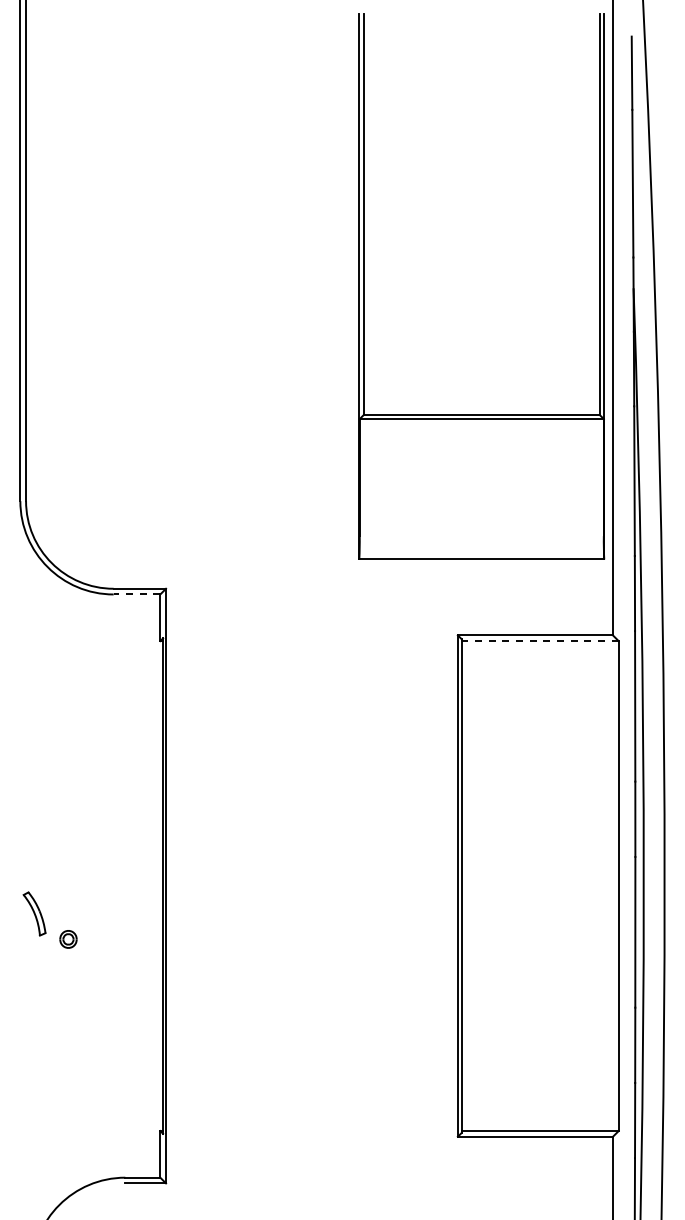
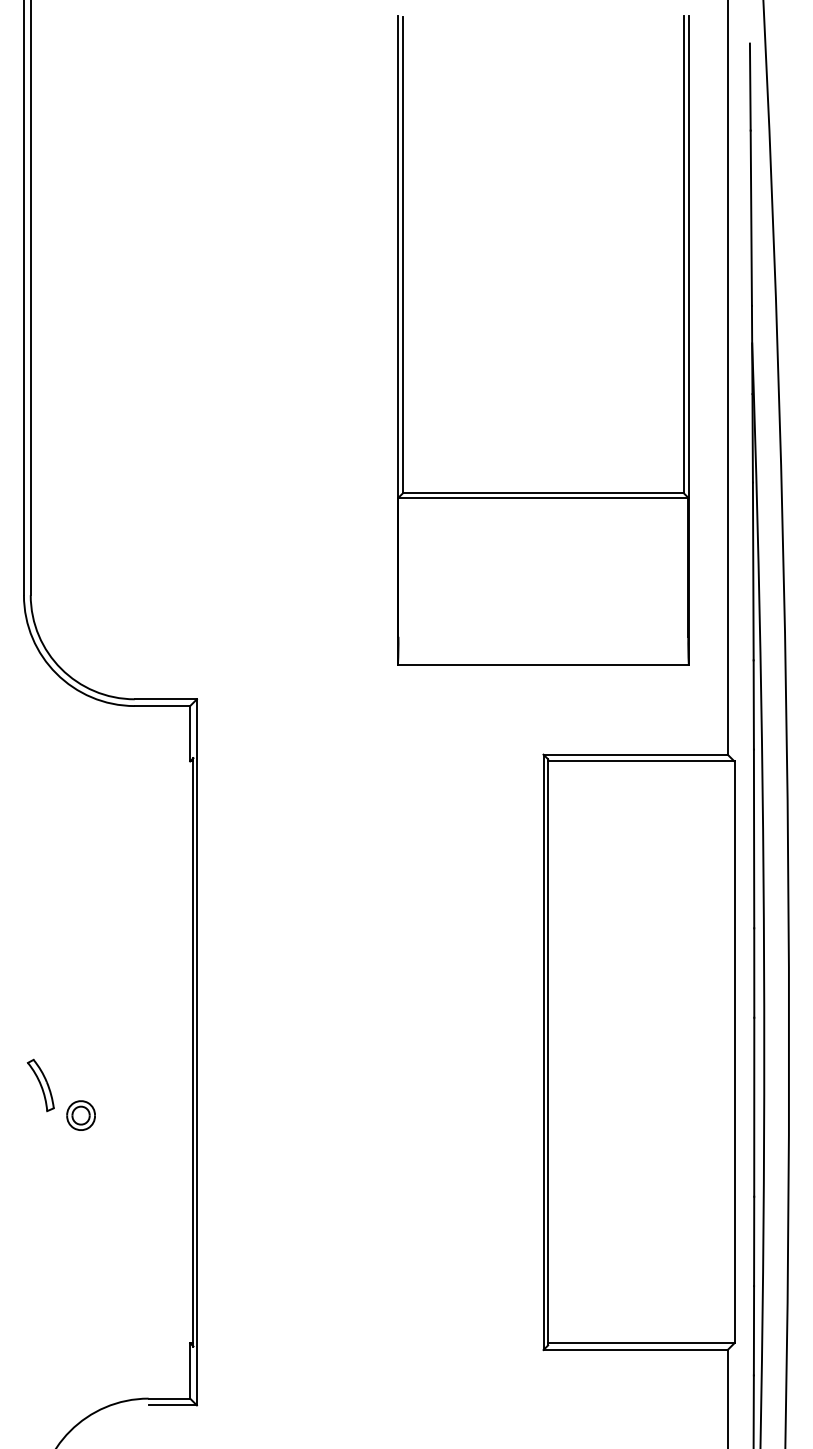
part: (364, 286) -> (404, 340), moved
line: (136, 594) -> (161, 706), dashed -> solid
line: (539, 641) -> (640, 761), dashed -> solid
part: (68, 939) -> (81, 1115), size x1.43

